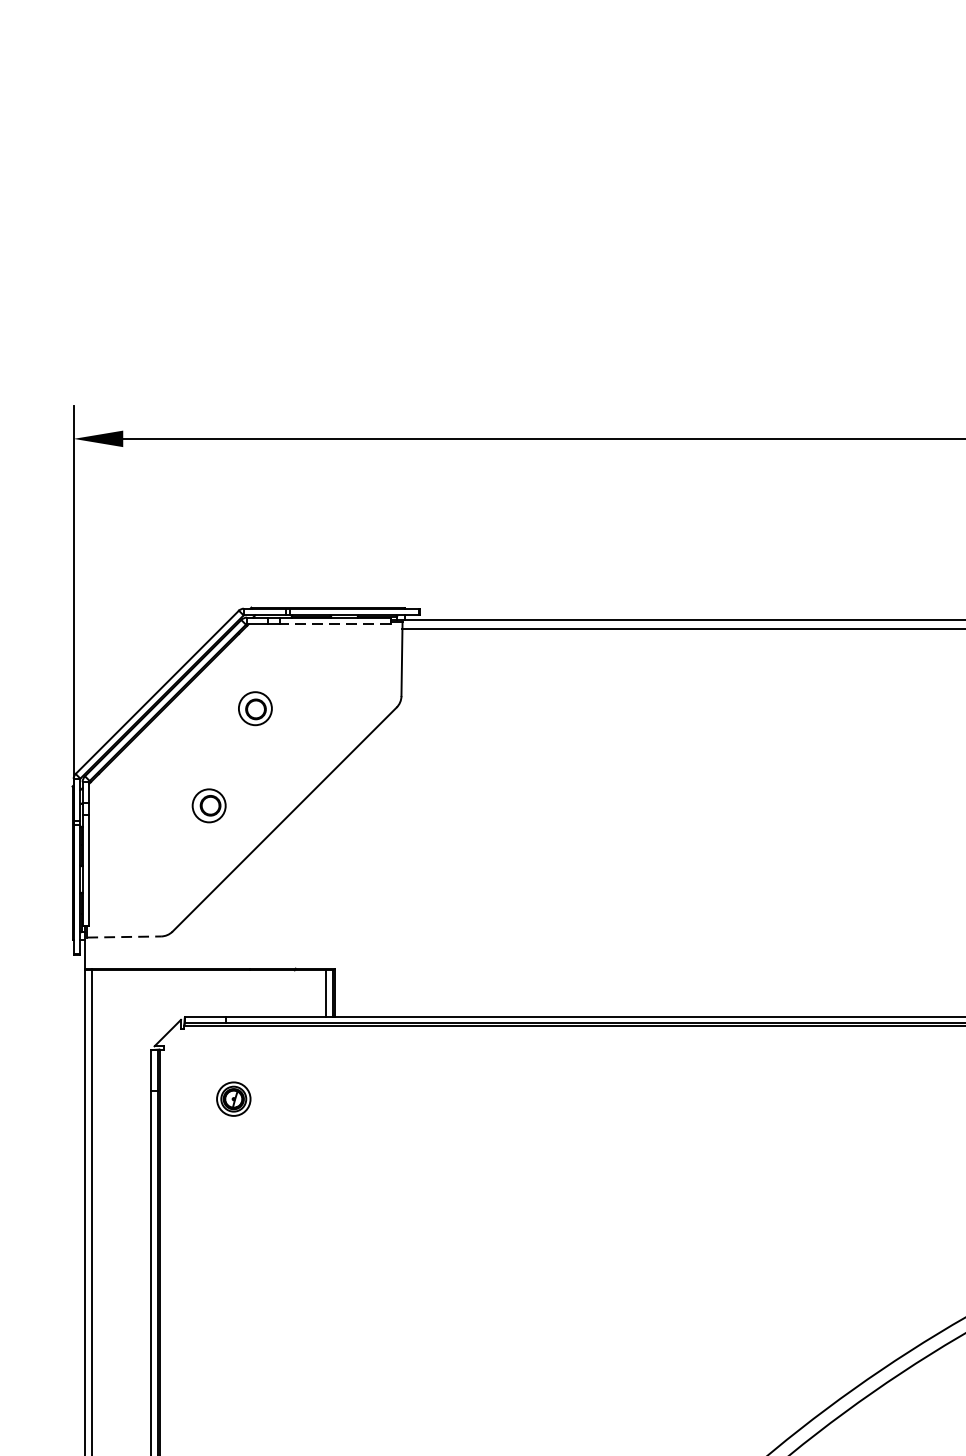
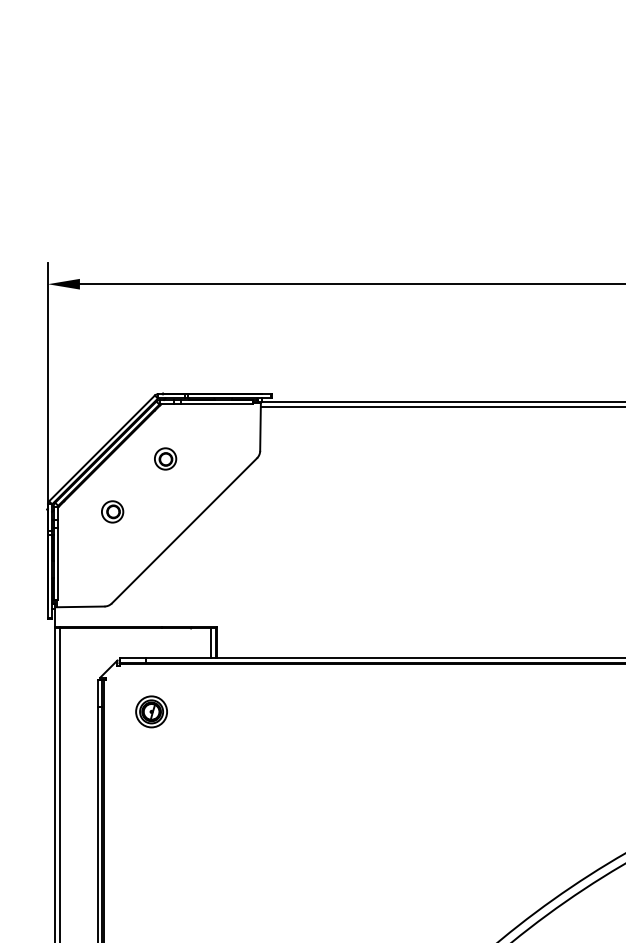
line: (335, 624) -> (217, 404), dashed -> solid
part: (208, 805) -> (112, 511), moved
line: (124, 936) -> (80, 606), dashed -> solid
part: (233, 1098) -> (151, 711), size x1.43

